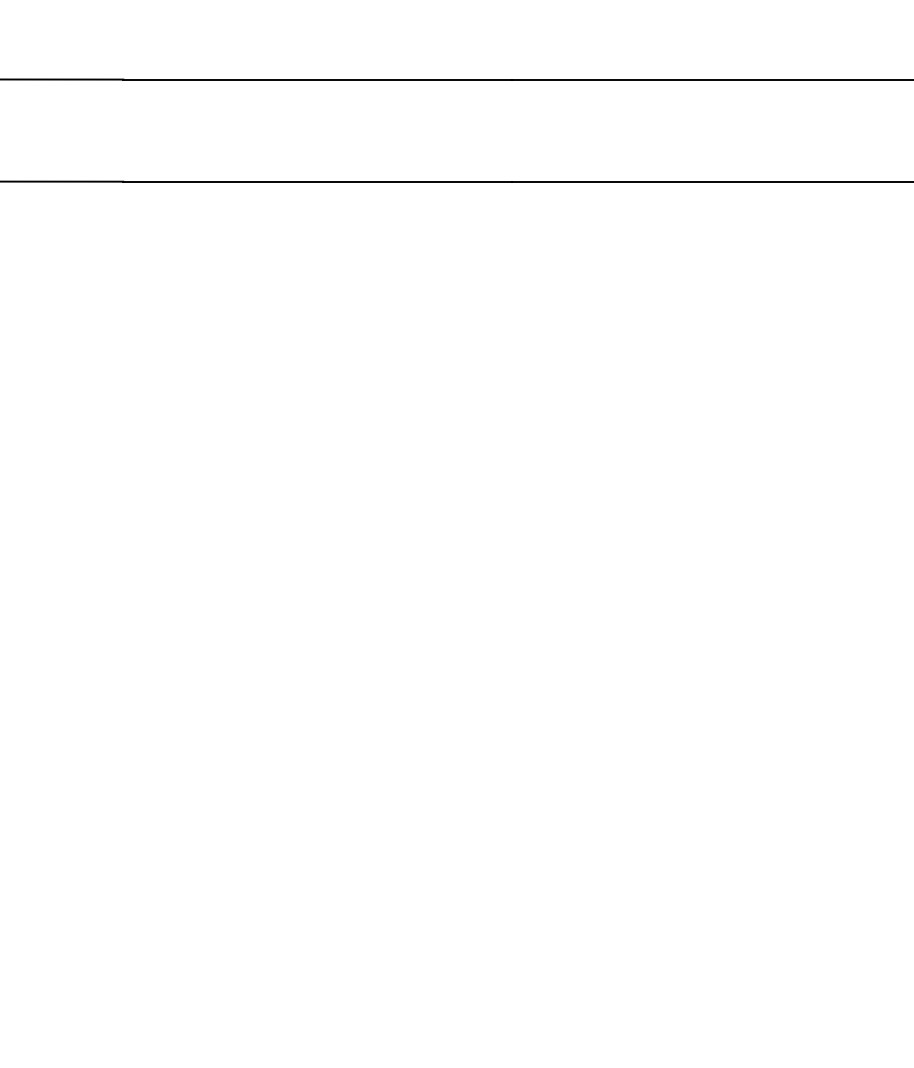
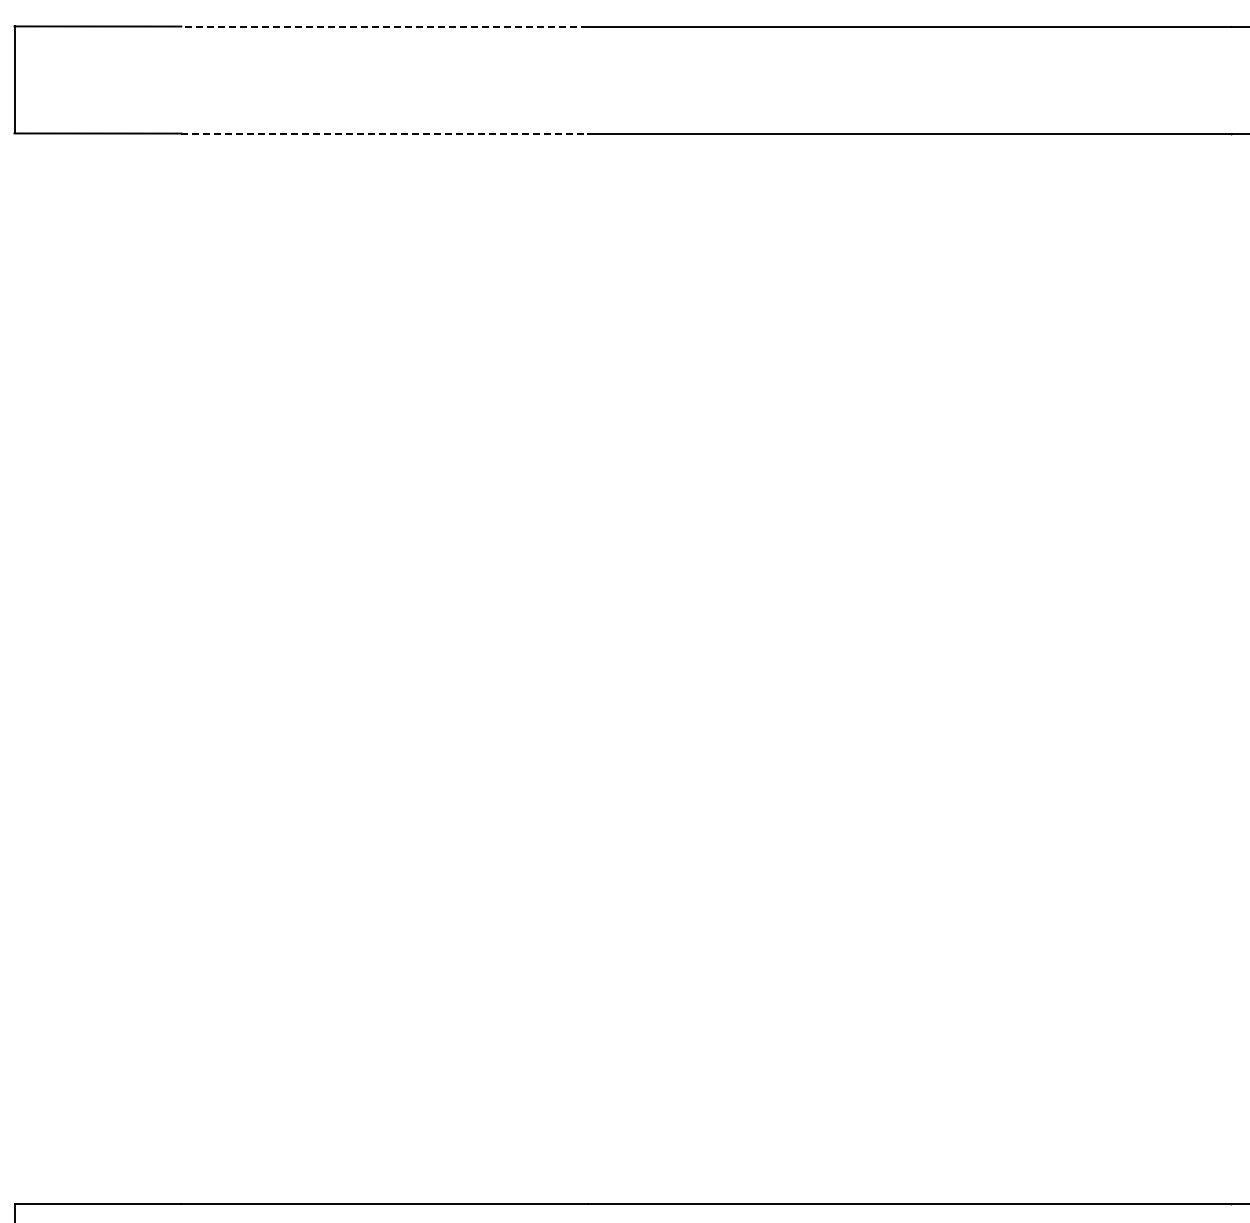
line: (317, 79) -> (384, 26), solid -> dashed
line: (317, 181) -> (384, 133), solid -> dashed

